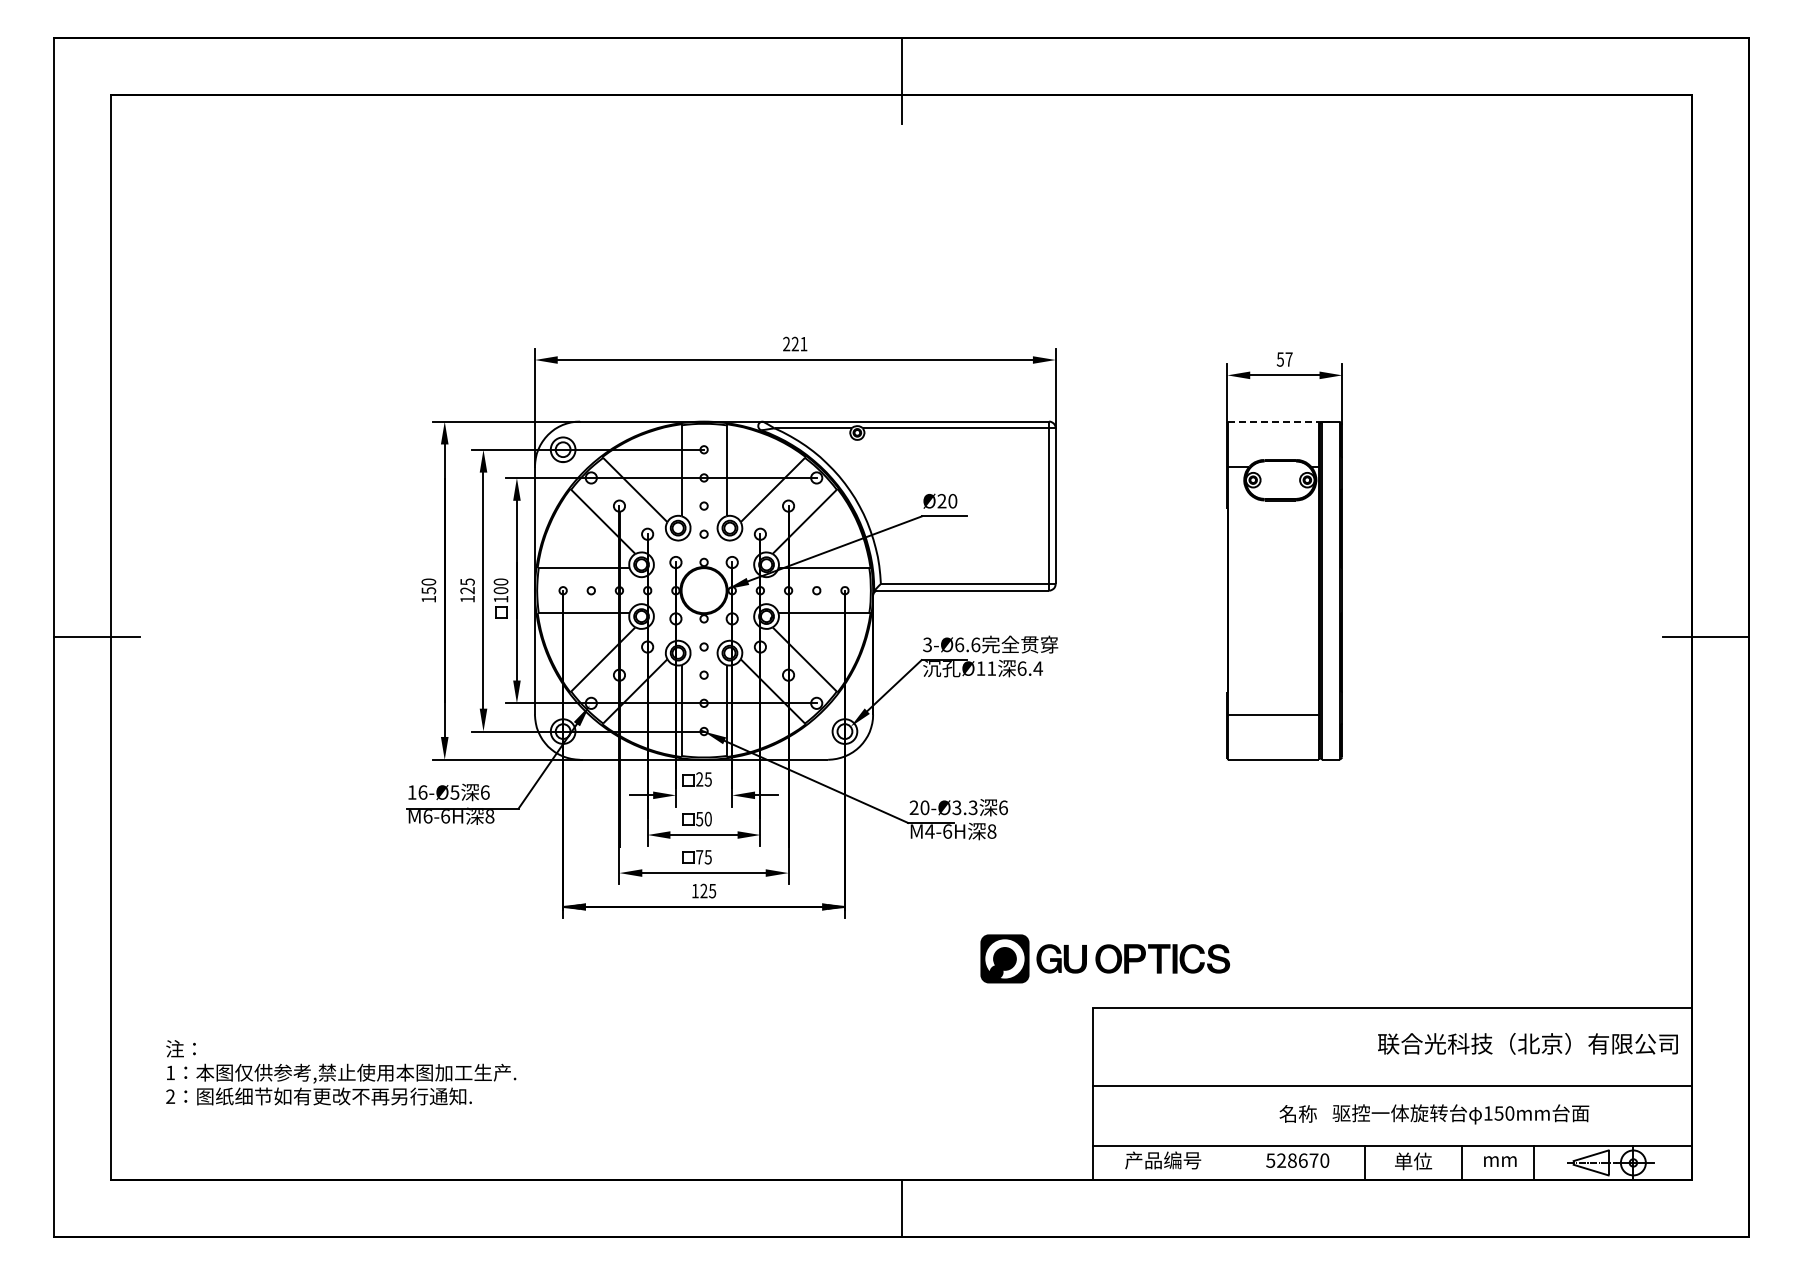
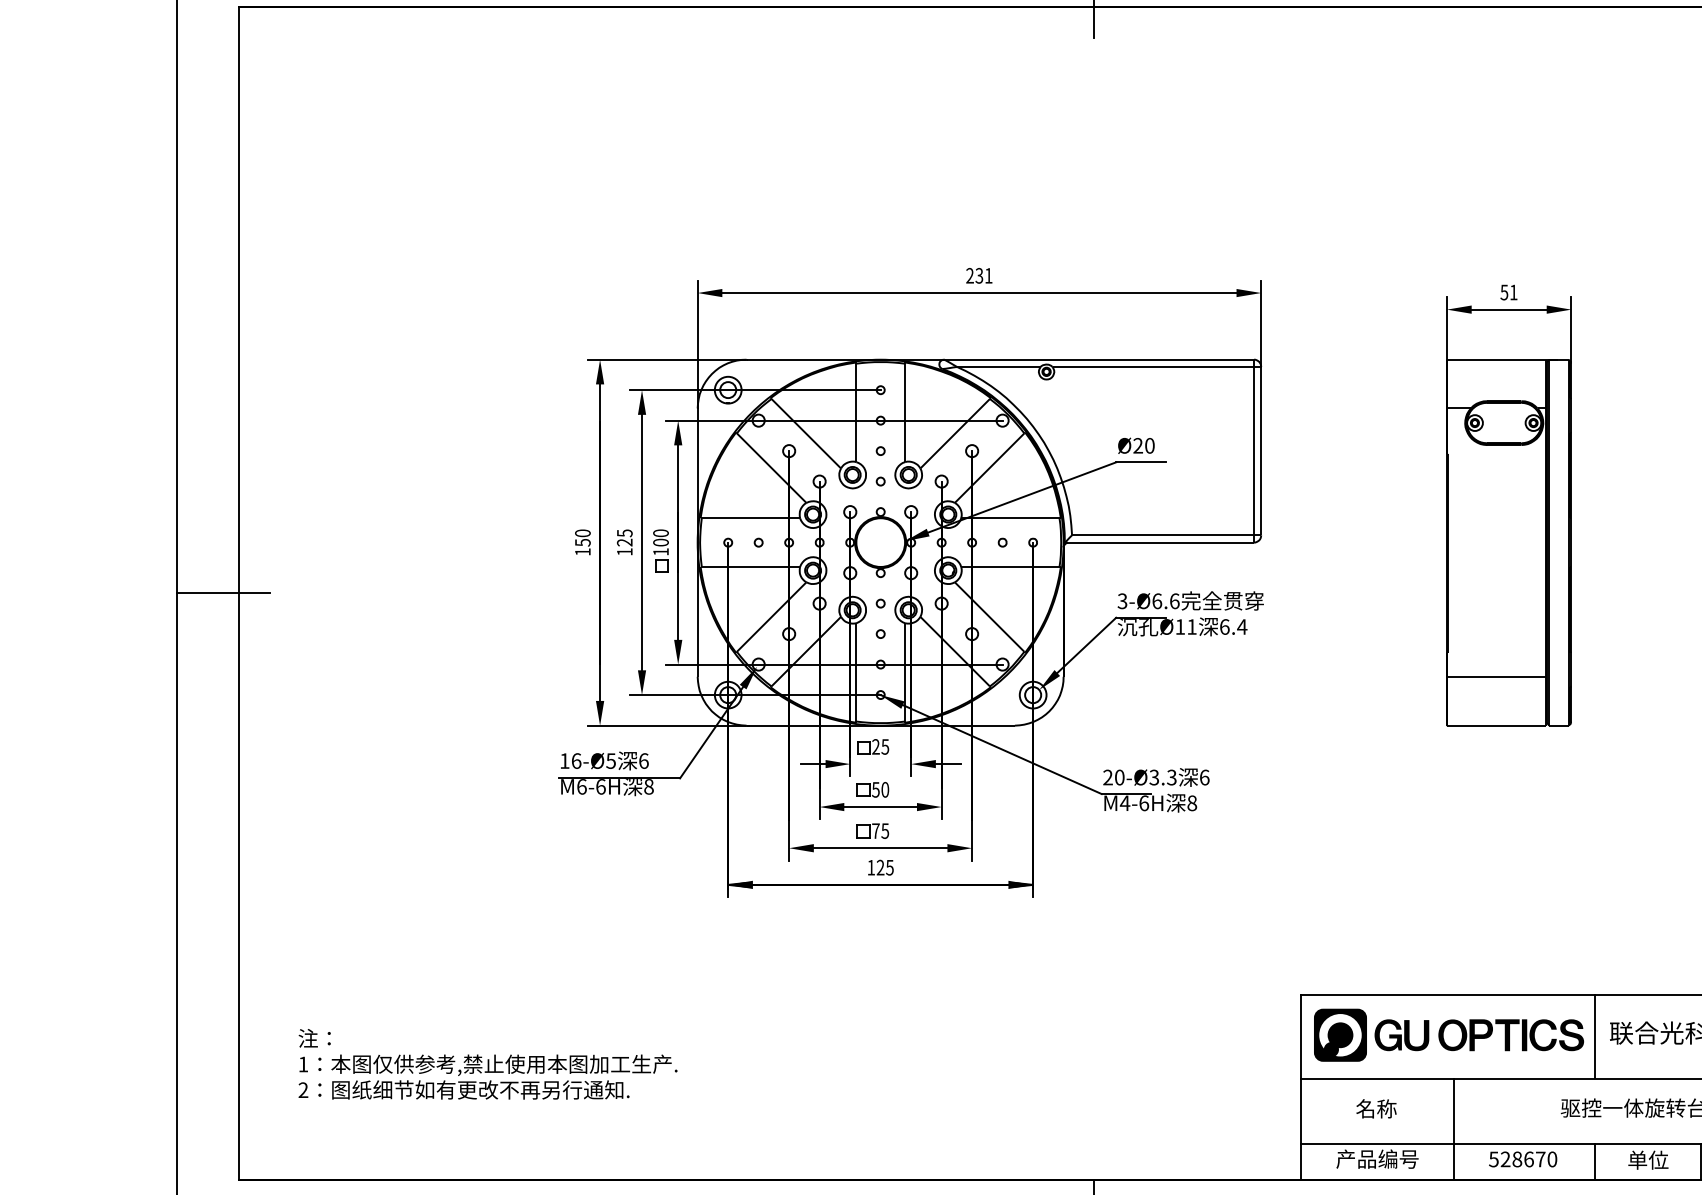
text: (794, 344) -> (978, 276), 221 -> 231
text: (1288, 359) -> (1513, 292), 57 -> 51
line: (1273, 421) -> (1496, 359), dashed -> solid
part: (1104, 958) -> (1448, 1034), moved
line: (1364, 1046) -> (1595, 1035), added
text: (1297, 1113) -> (1375, 1108), moved
line: (1233, 1132) -> (1453, 1128), added

